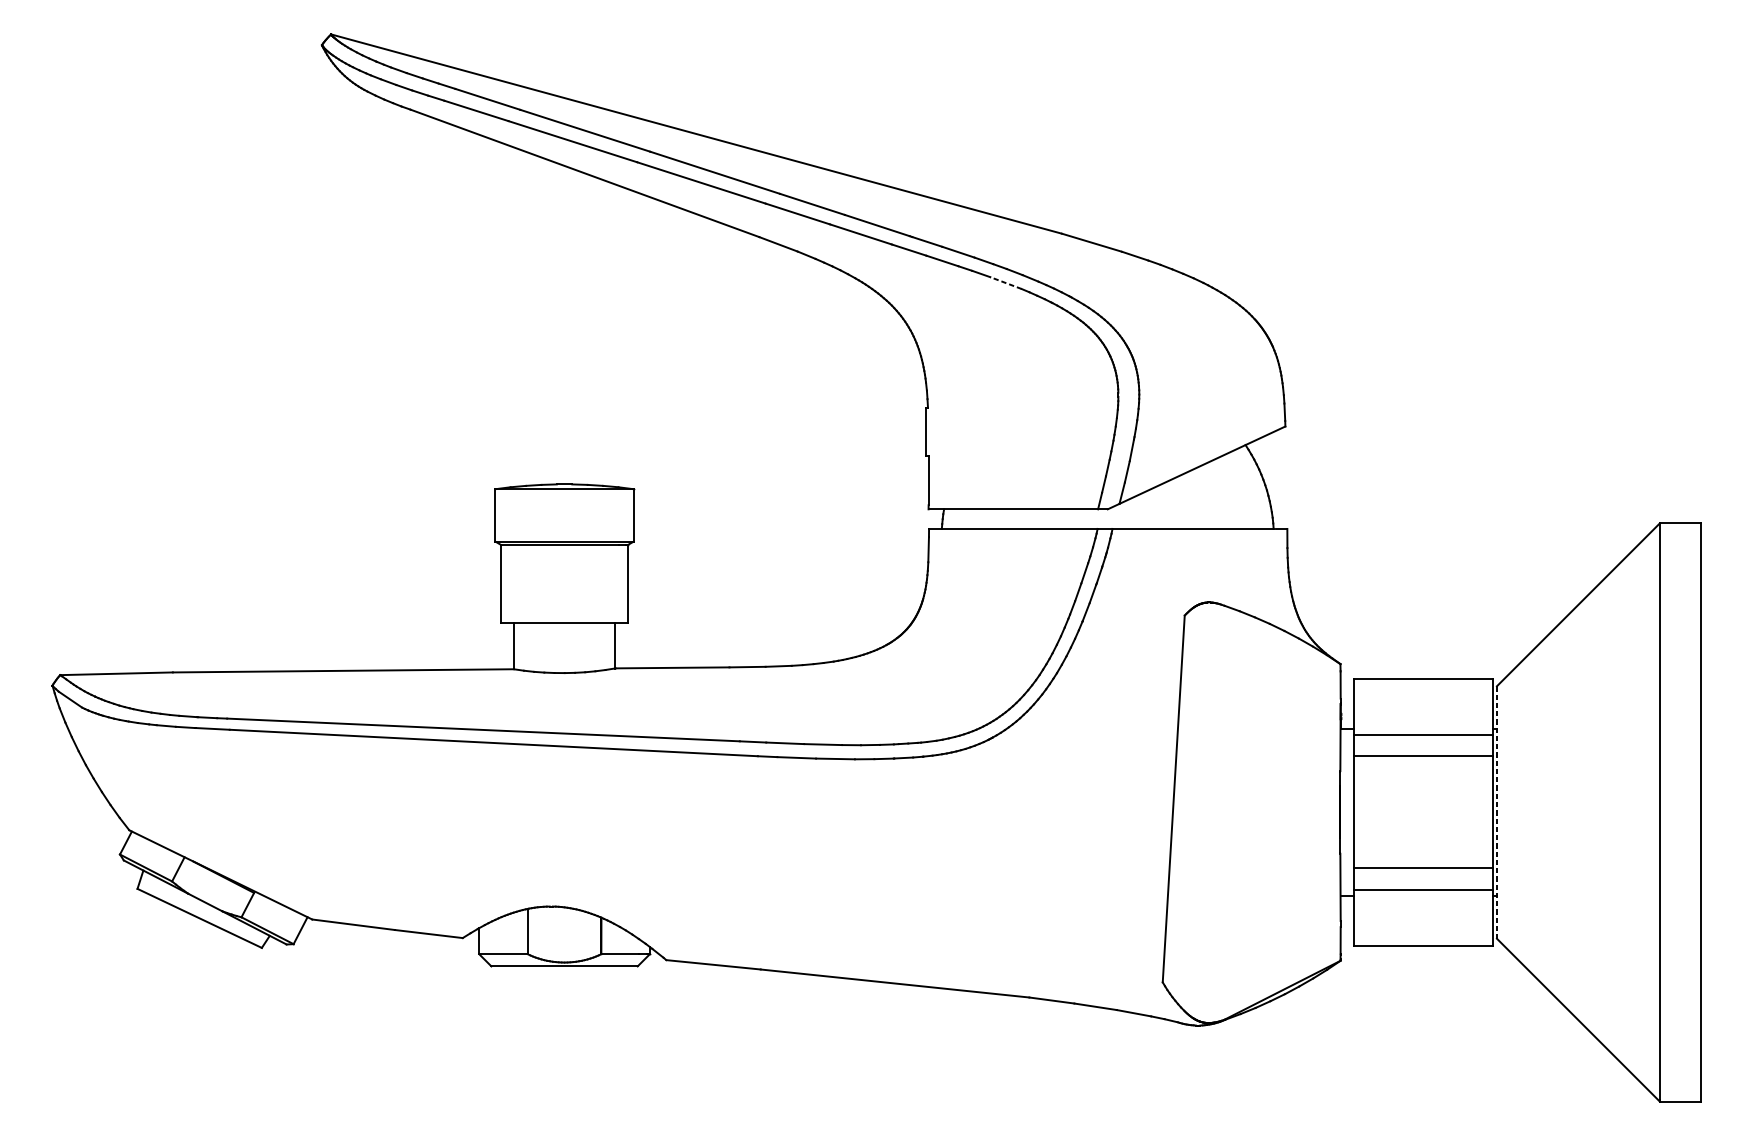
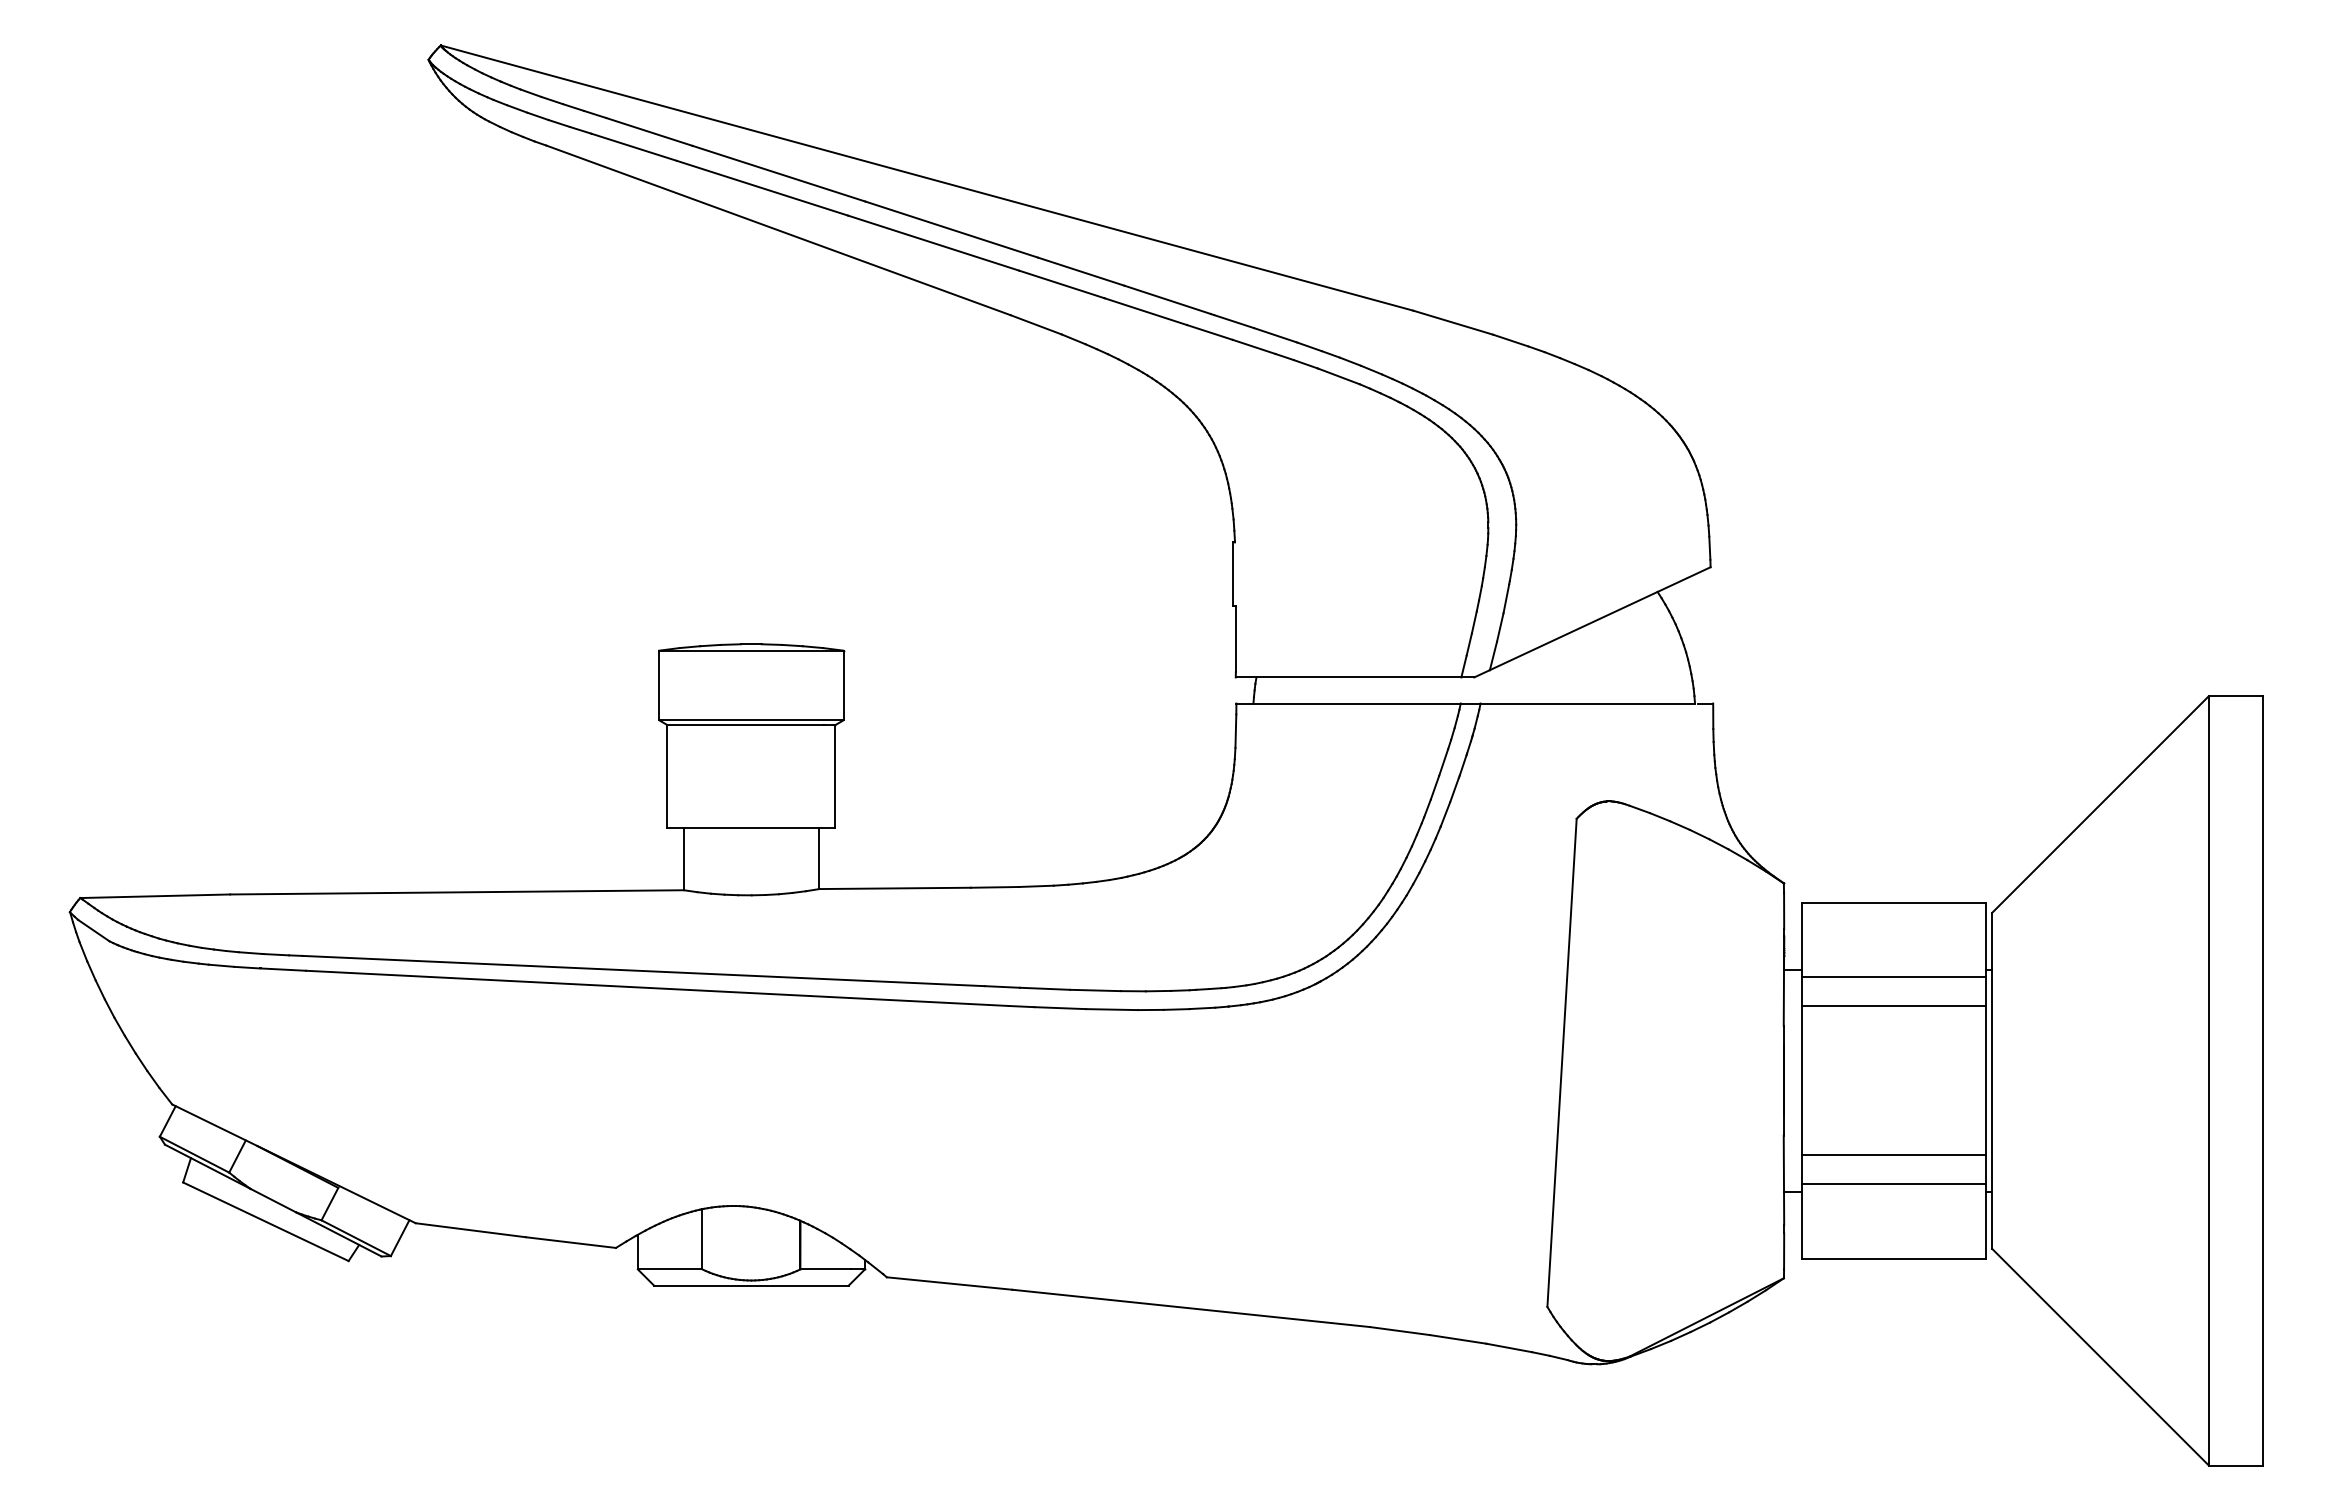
line: (1005, 283) -> (1338, 376), dashed -> solid
line: (1497, 812) -> (1992, 1080), dashed -> solid

